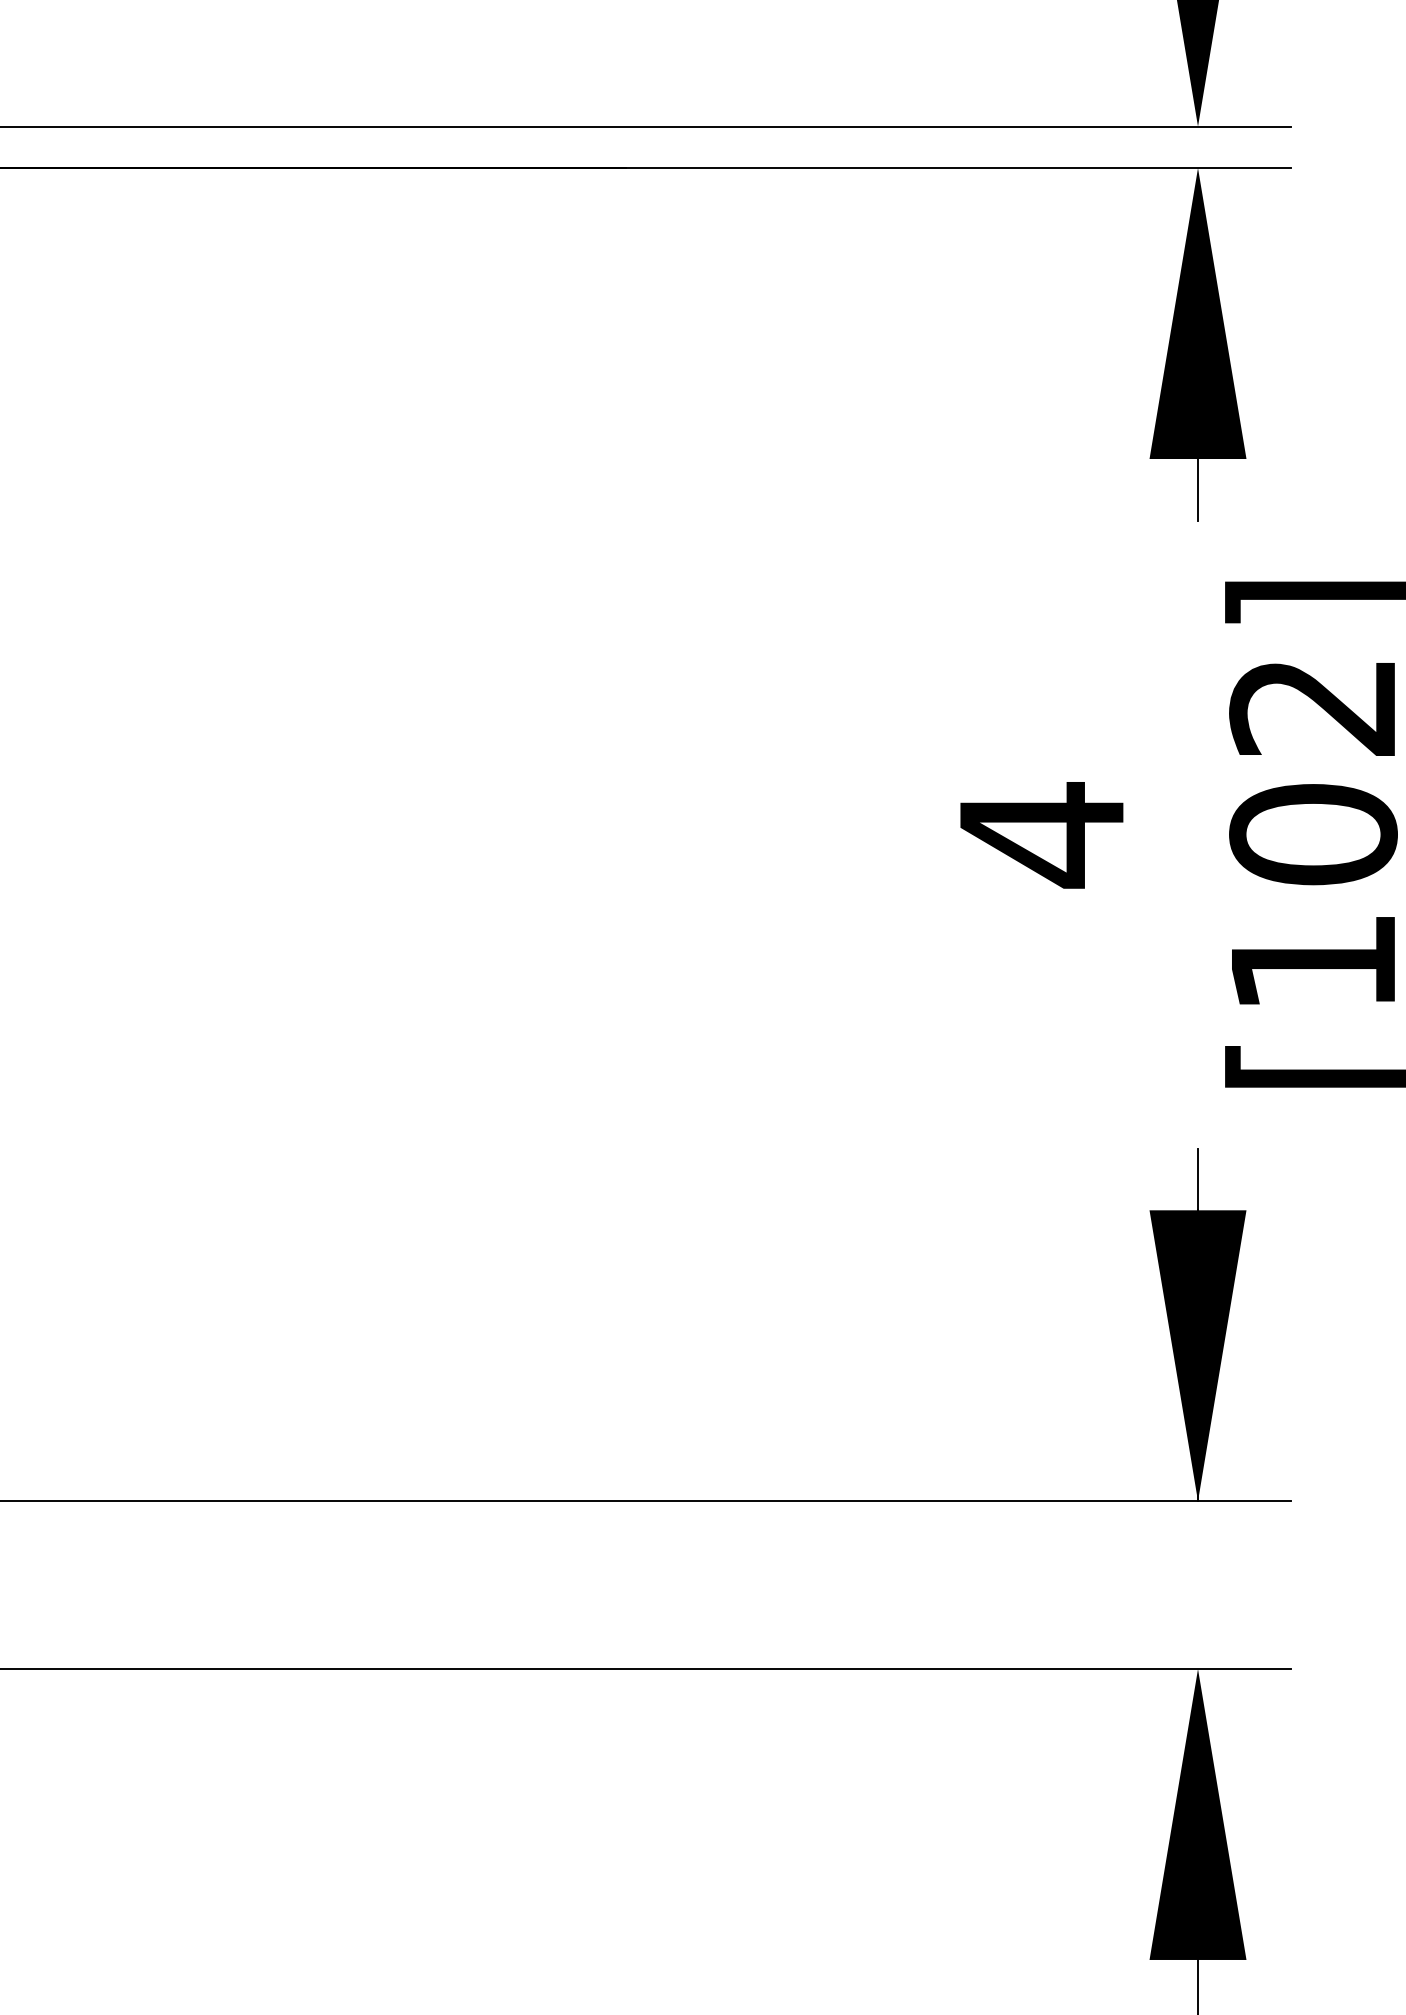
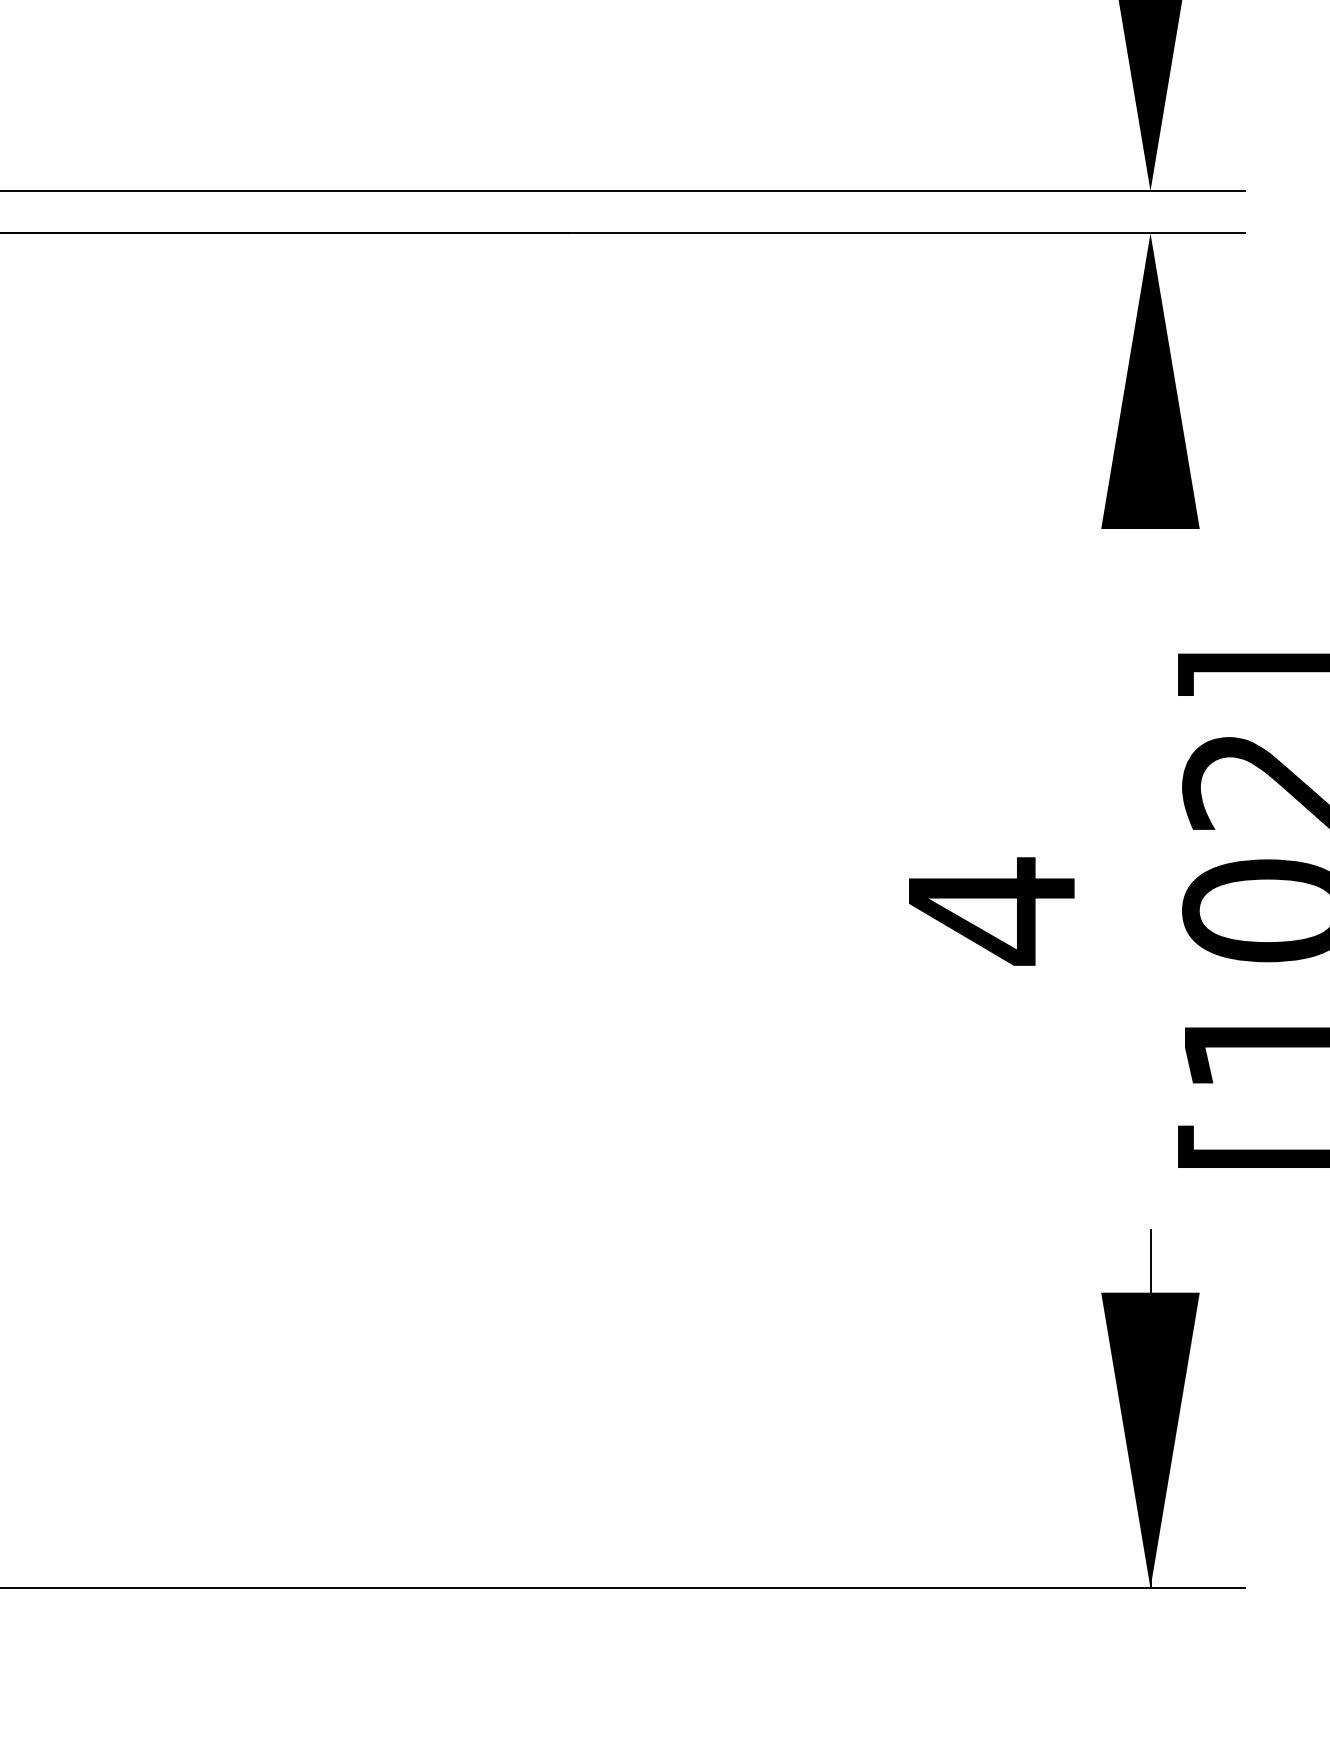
line: (1198, 489) -> (1150, 559), removed

